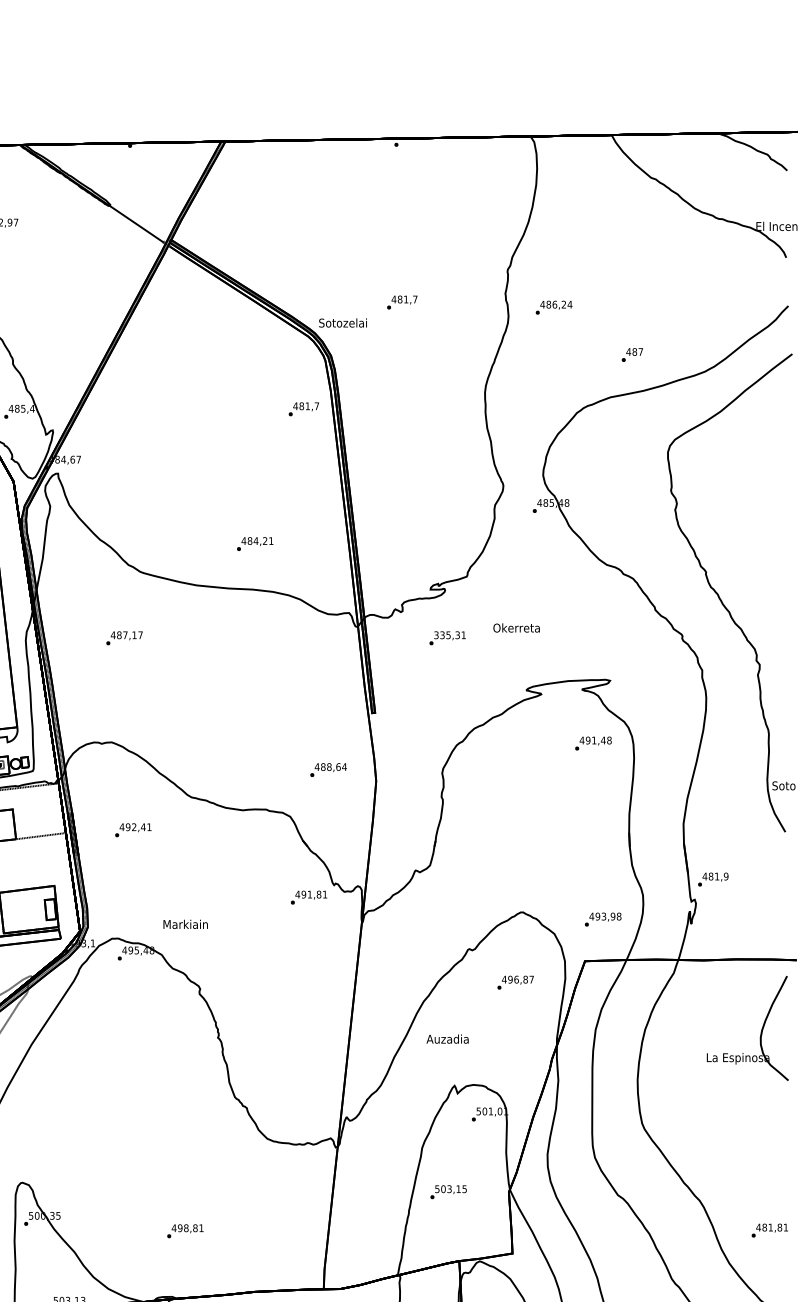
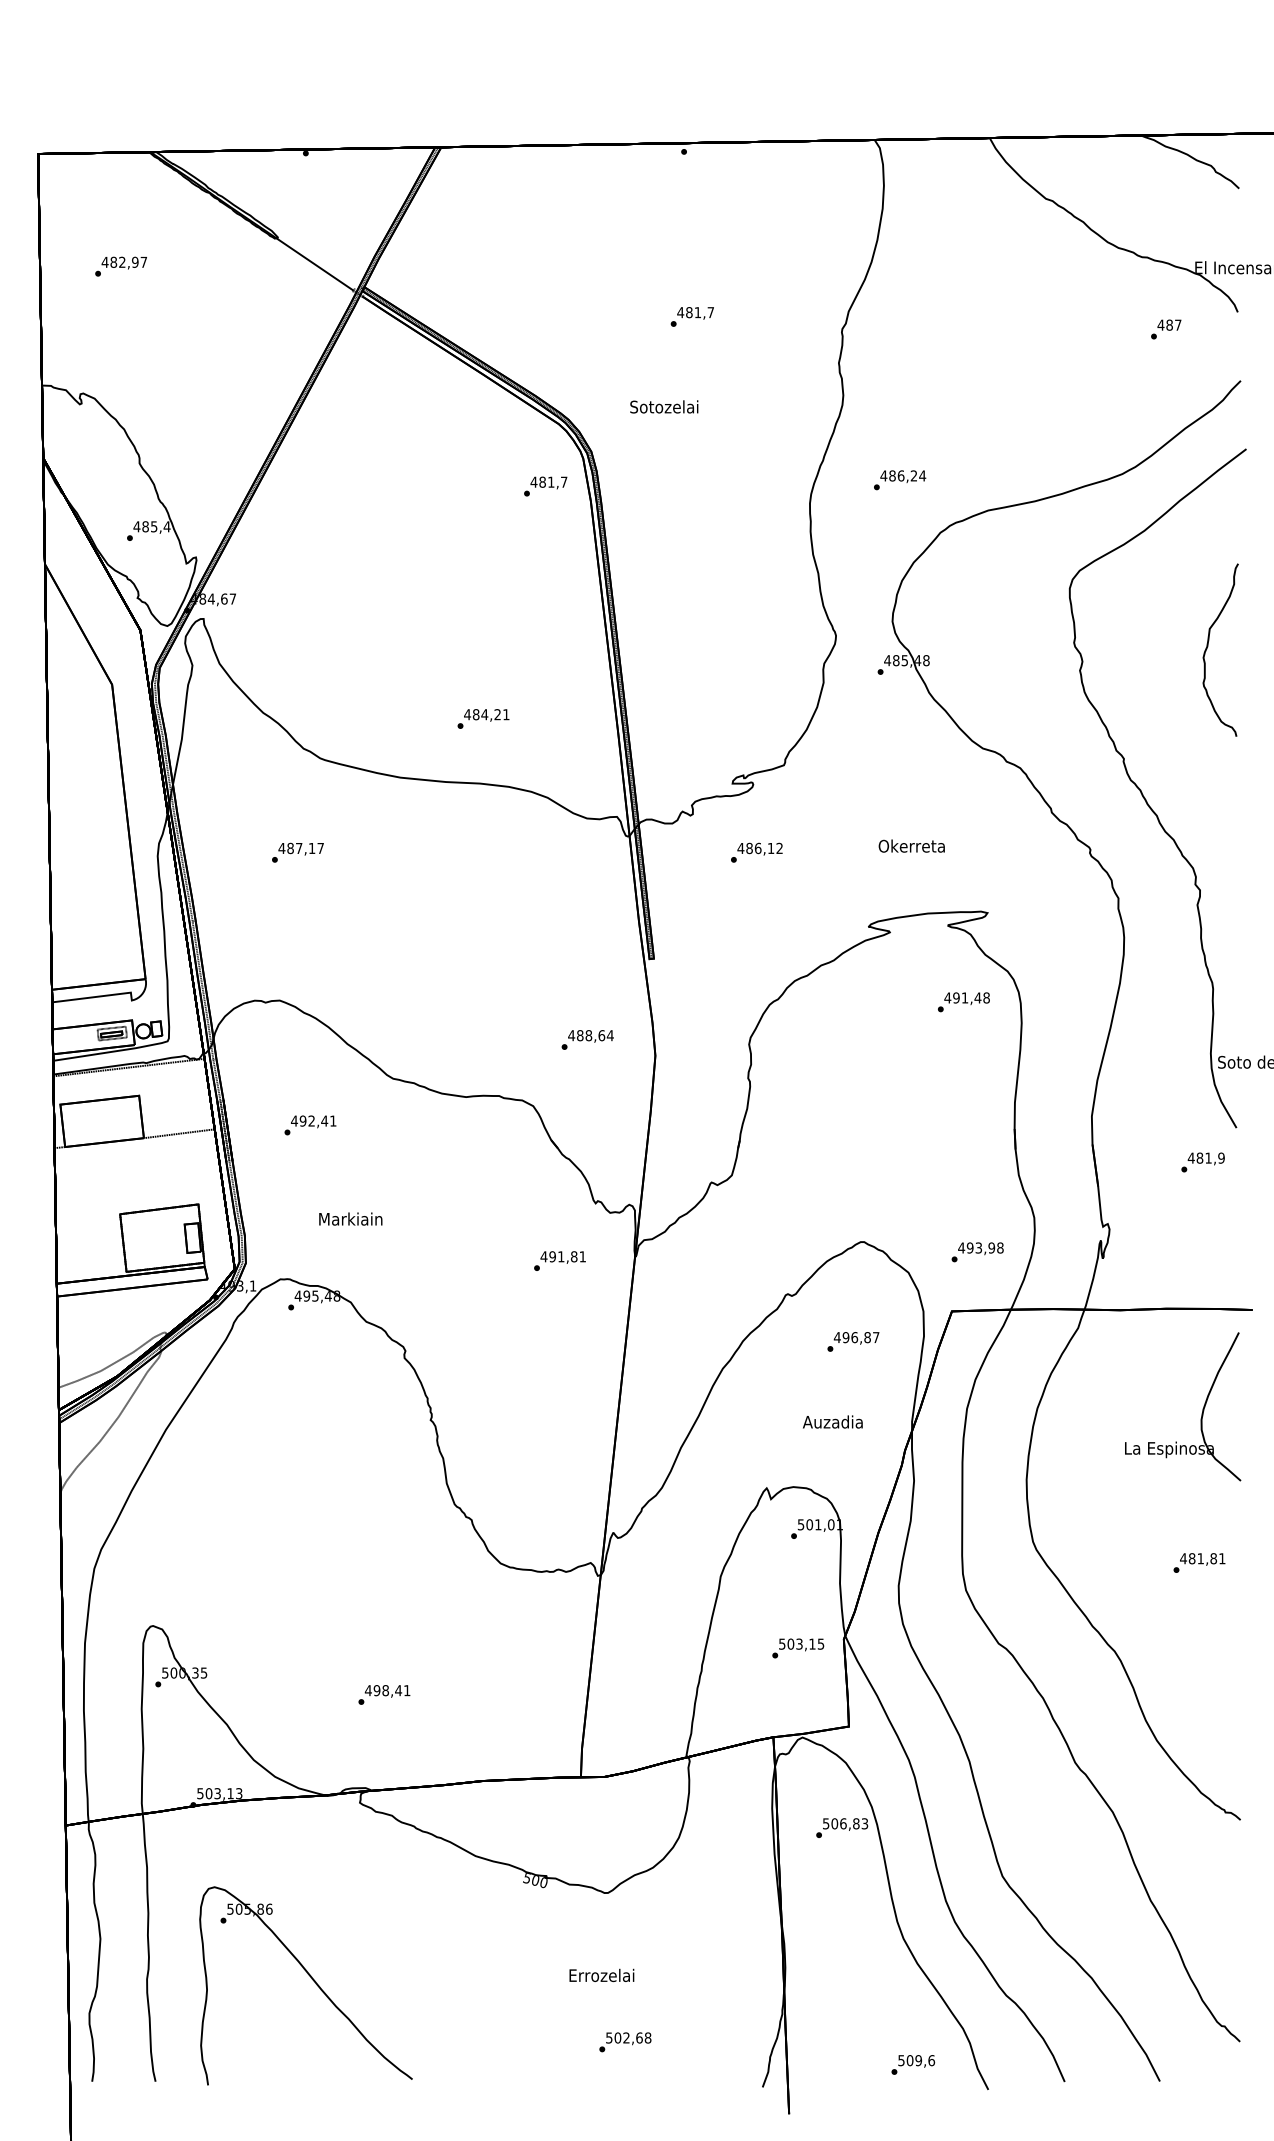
text: (401, 302) -> (691, 316), moved
text: (554, 307) -> (900, 480), moved
text: (343, 322) -> (664, 406), moved
text: (632, 355) -> (1166, 329), moved
text: (303, 409) -> (545, 486), moved
part: (765, 493) -> (1208, 646), added
text: (516, 627) -> (911, 845), moved
text: (449, 635) -> (759, 848), 335,31 -> 486,12
text: (712, 879) -> (1202, 1162), moved
text: (308, 897) -> (559, 1260), moved
text: (185, 923) -> (350, 1218), moved
text: (447, 1038) -> (832, 1421), moved
text: (448, 1192) -> (798, 1648), moved
text: (195, 1228) -> (398, 1690), 498,81 -> 498,41
text: (769, 1230) -> (1199, 1562), moved

